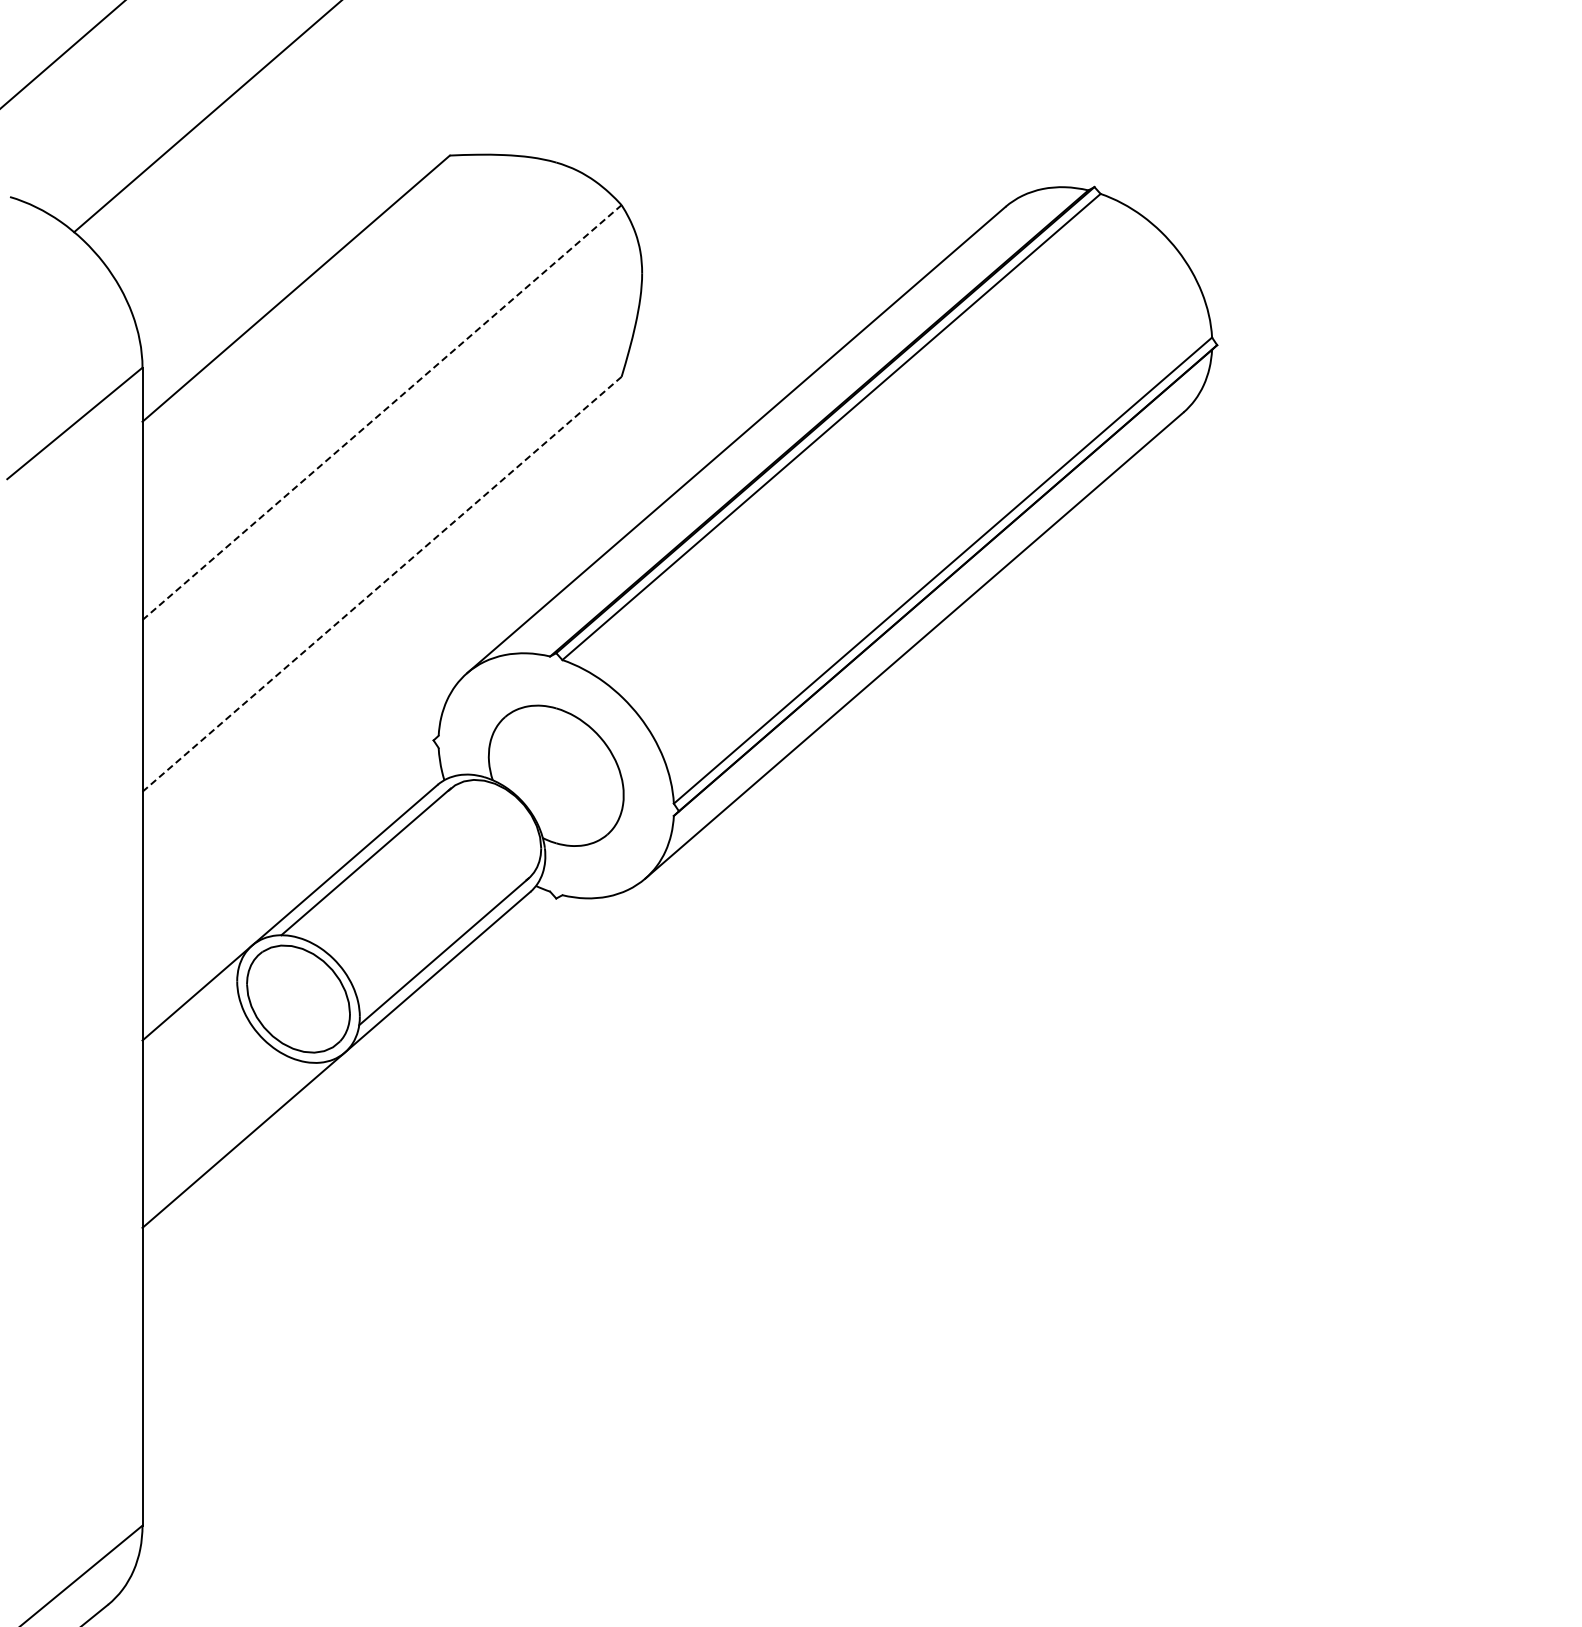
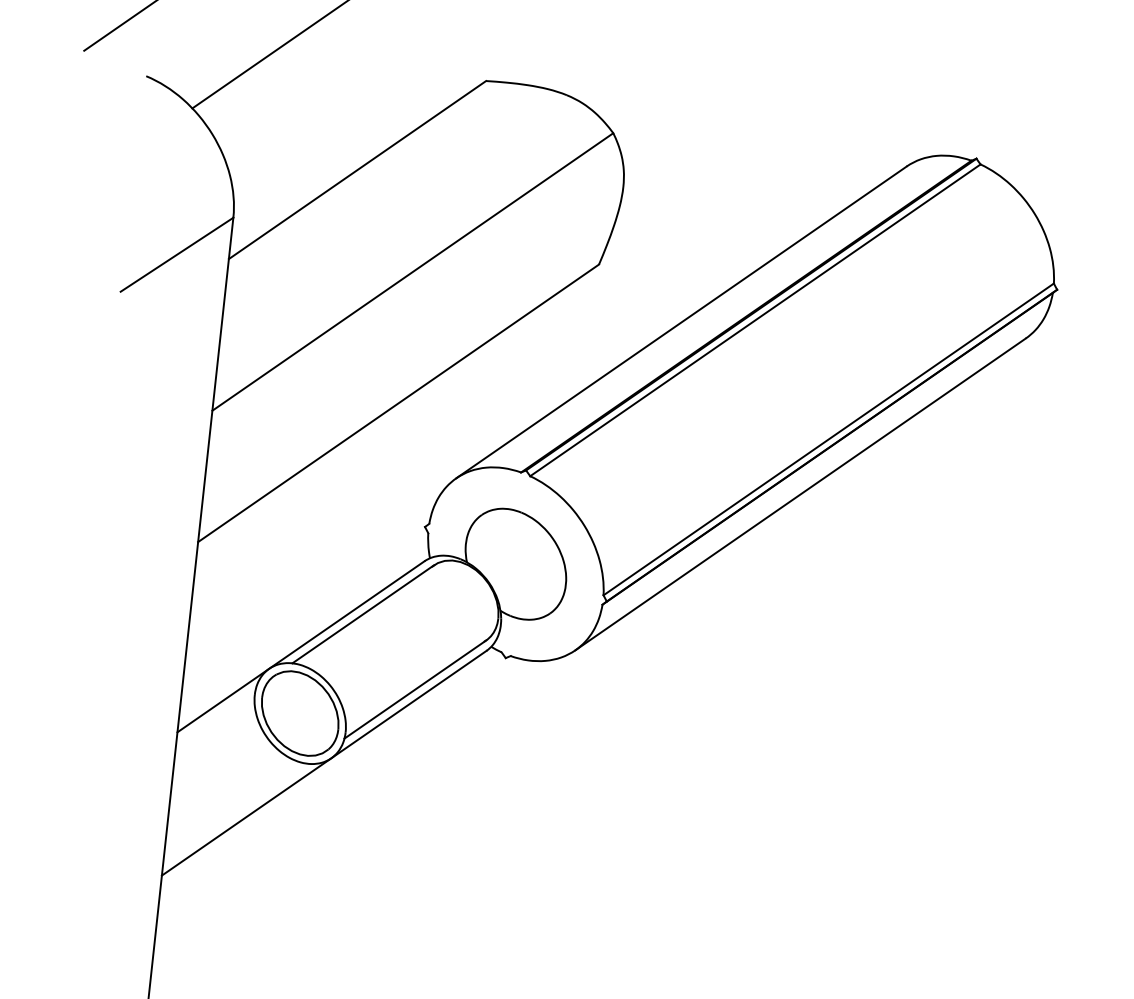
line: (382, 412) -> (413, 271), dashed -> solid
line: (382, 584) -> (398, 403), dashed -> solid

